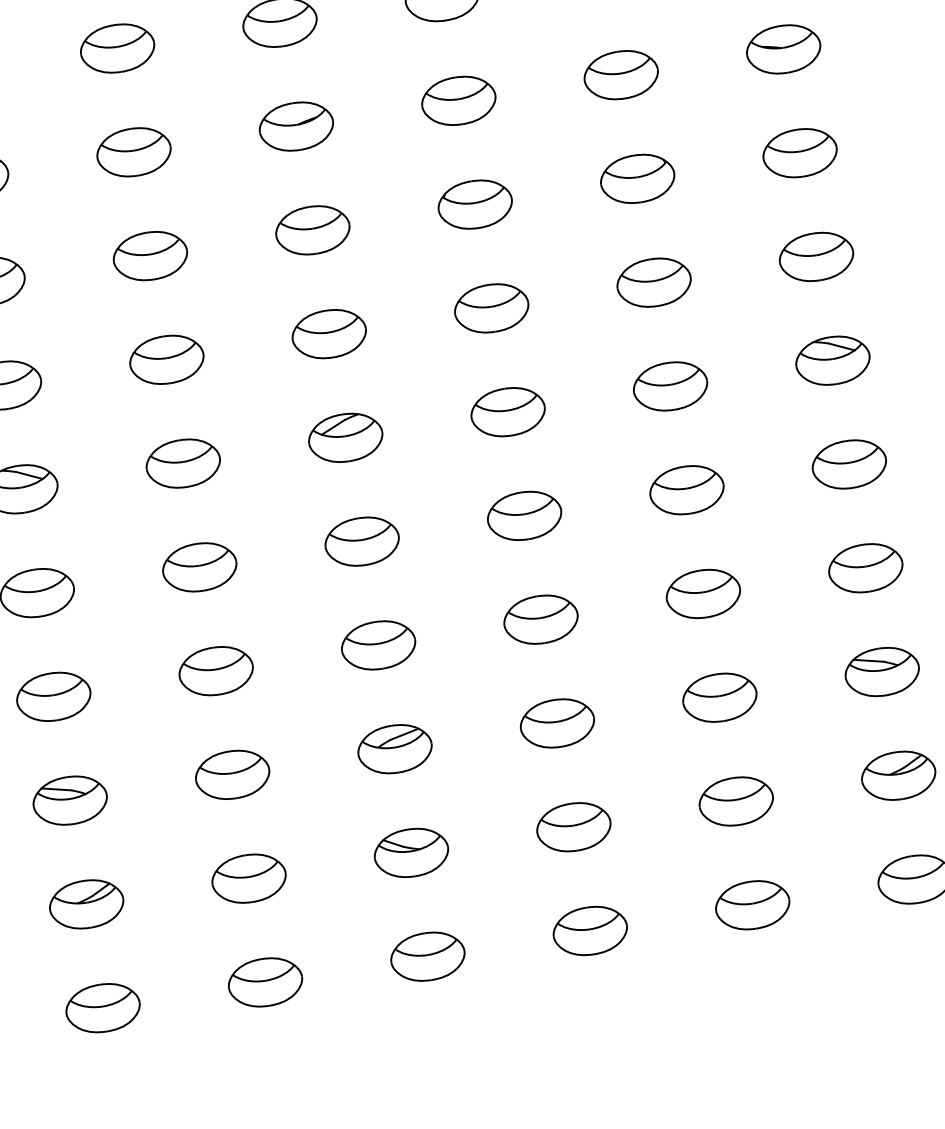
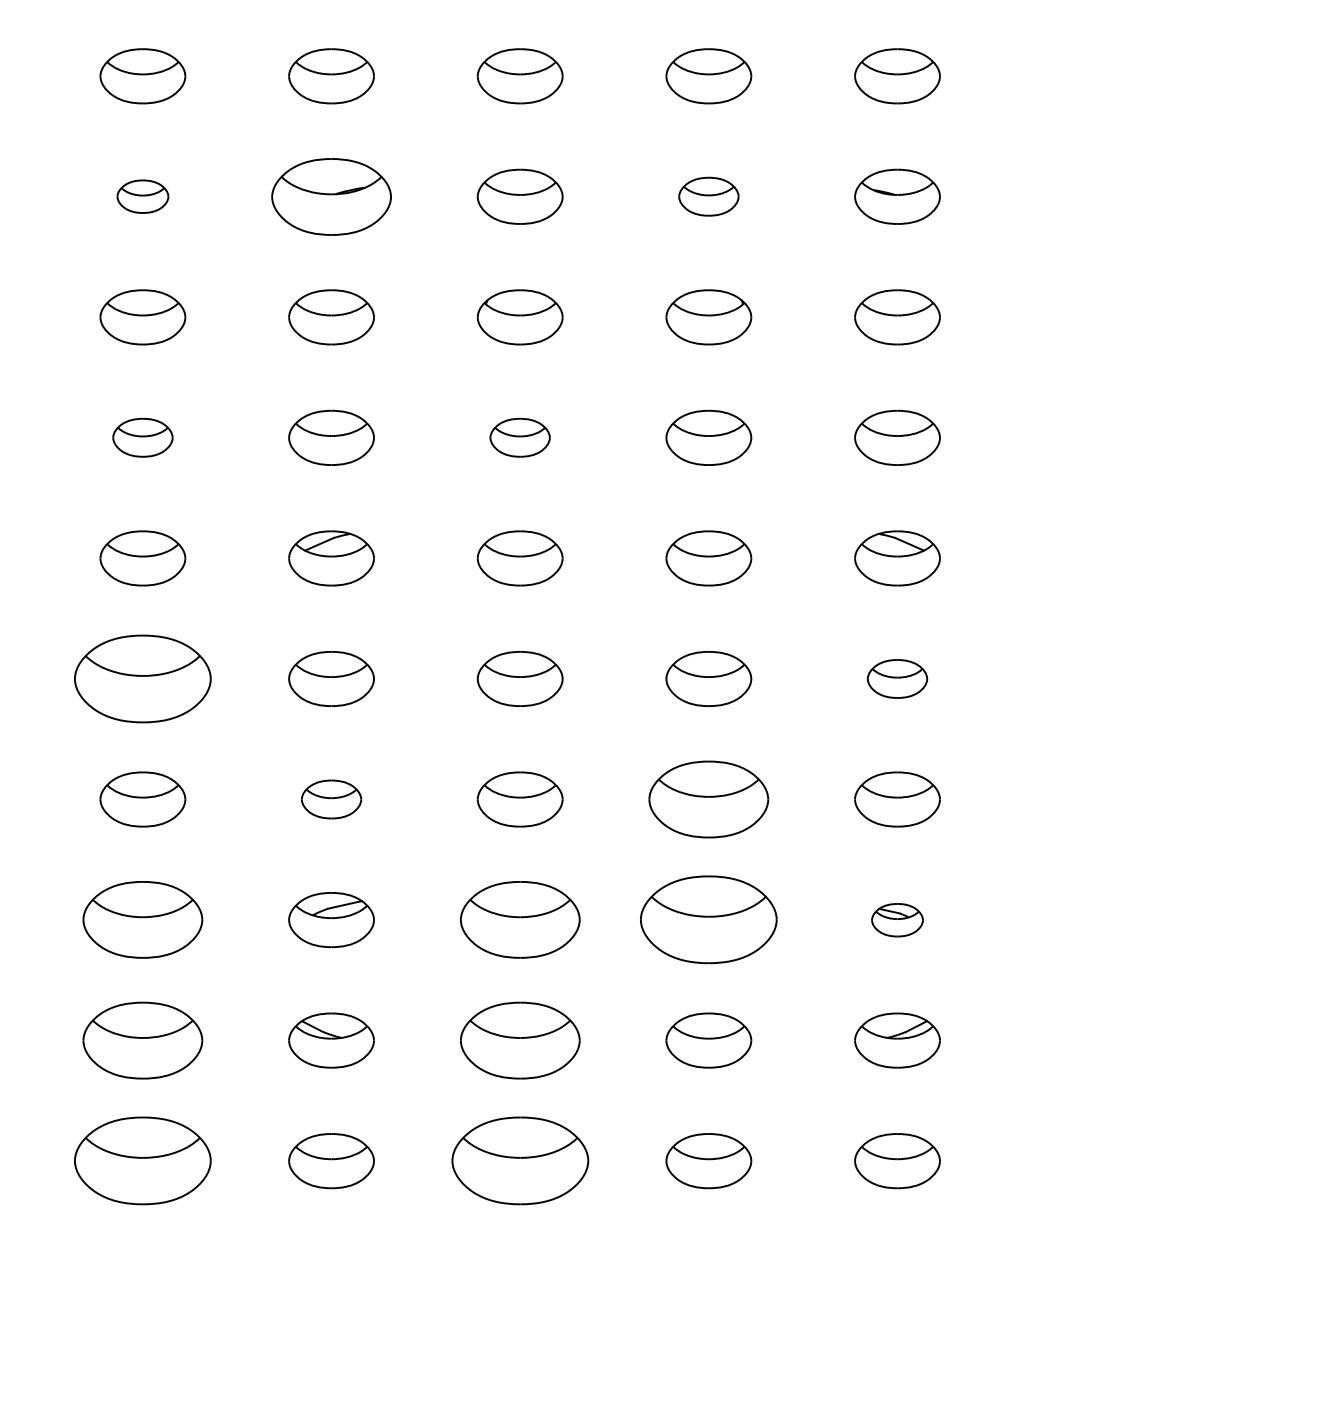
part: (620, 74) -> (708, 196), size x0.7
part: (296, 126) -> (331, 196), size x1.4
part: (133, 152) -> (142, 196), size x0.6
part: (491, 308) -> (519, 437), size x0.7
part: (166, 359) -> (142, 437), size x0.7
part: (849, 464) -> (897, 678), size x0.7
part: (199, 567) -> (142, 678), size x1.6
part: (703, 594) -> (708, 799), size x1.4
part: (378, 645) -> (331, 799), size x0.7
part: (882, 672) -> (897, 920), size x0.6
part: (719, 698) -> (708, 920), size x1.6
part: (556, 723) -> (519, 920), size x1.4
part: (232, 775) -> (142, 920), size x1.4
part: (573, 827) -> (519, 1040), size x1.4
part: (248, 878) -> (142, 1040), size x1.4
part: (589, 931) -> (519, 1161), size x1.6
part: (265, 982) -> (142, 1161), size x1.6

